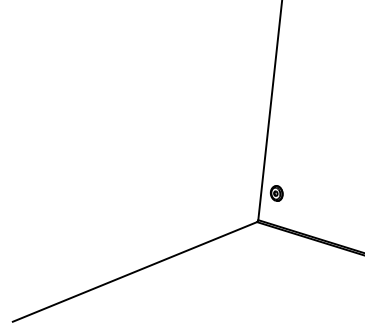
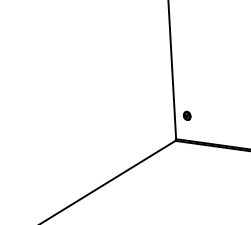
part: (276, 193) -> (186, 115), size x0.7

